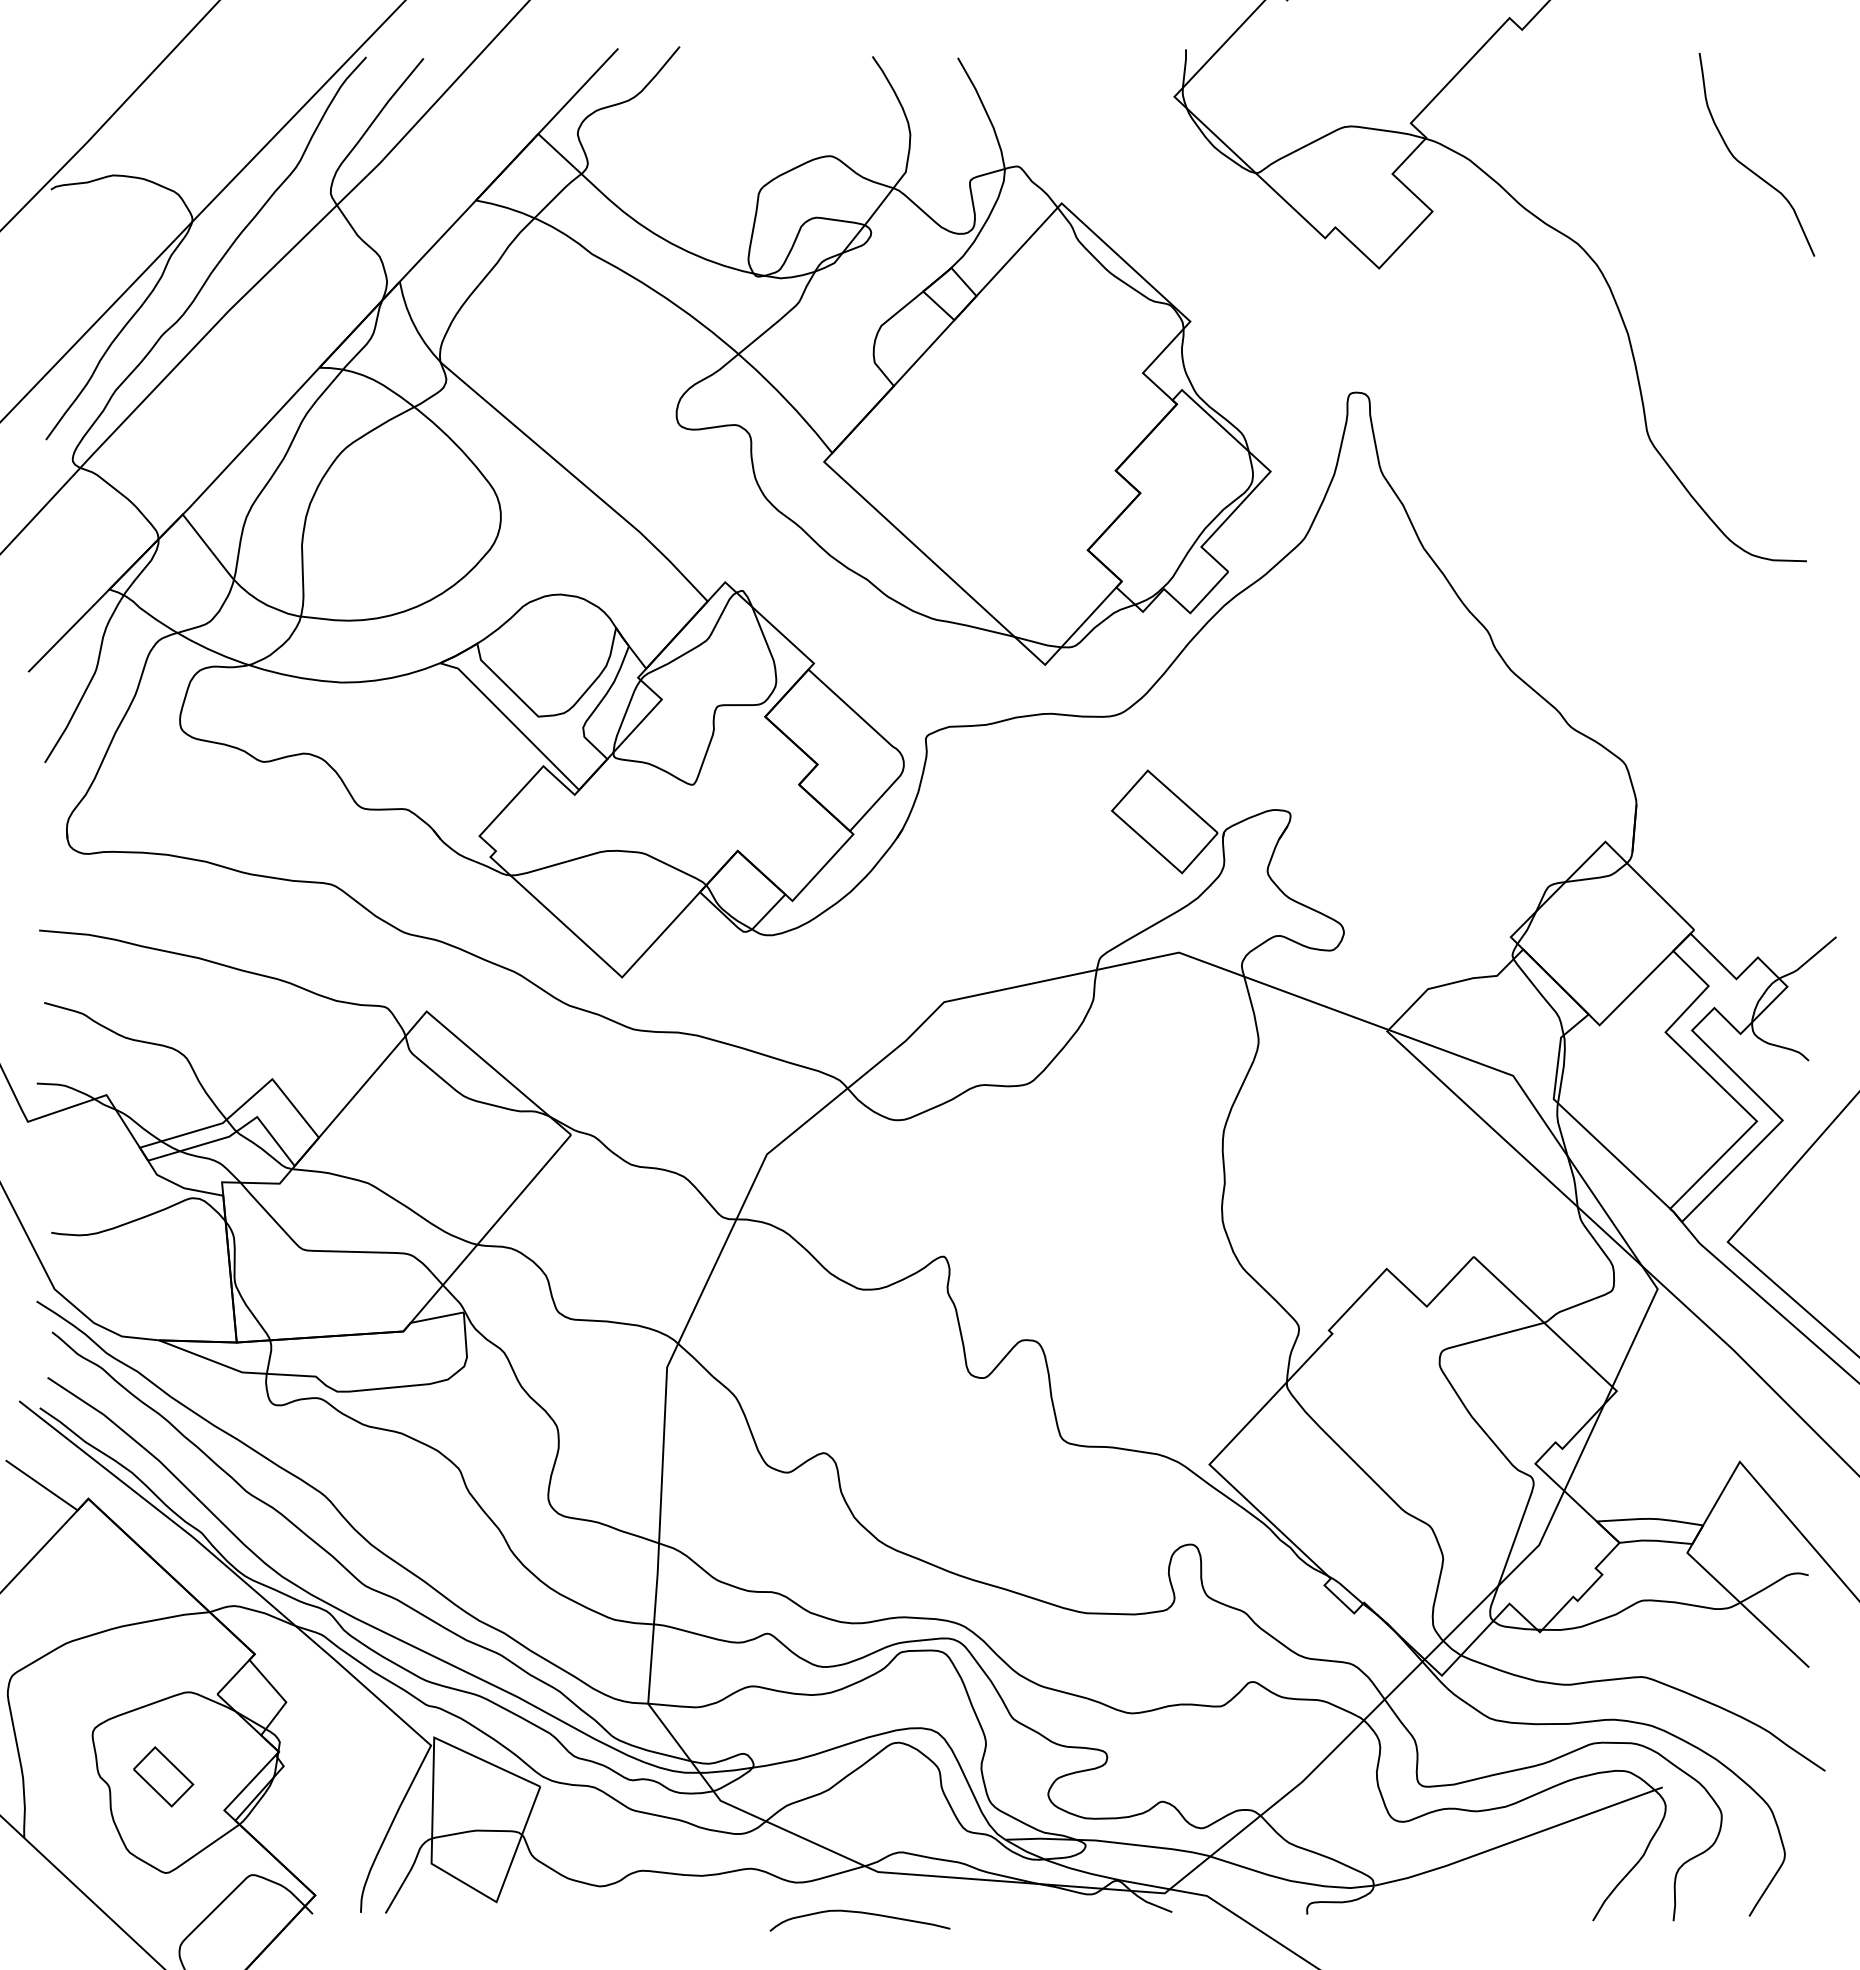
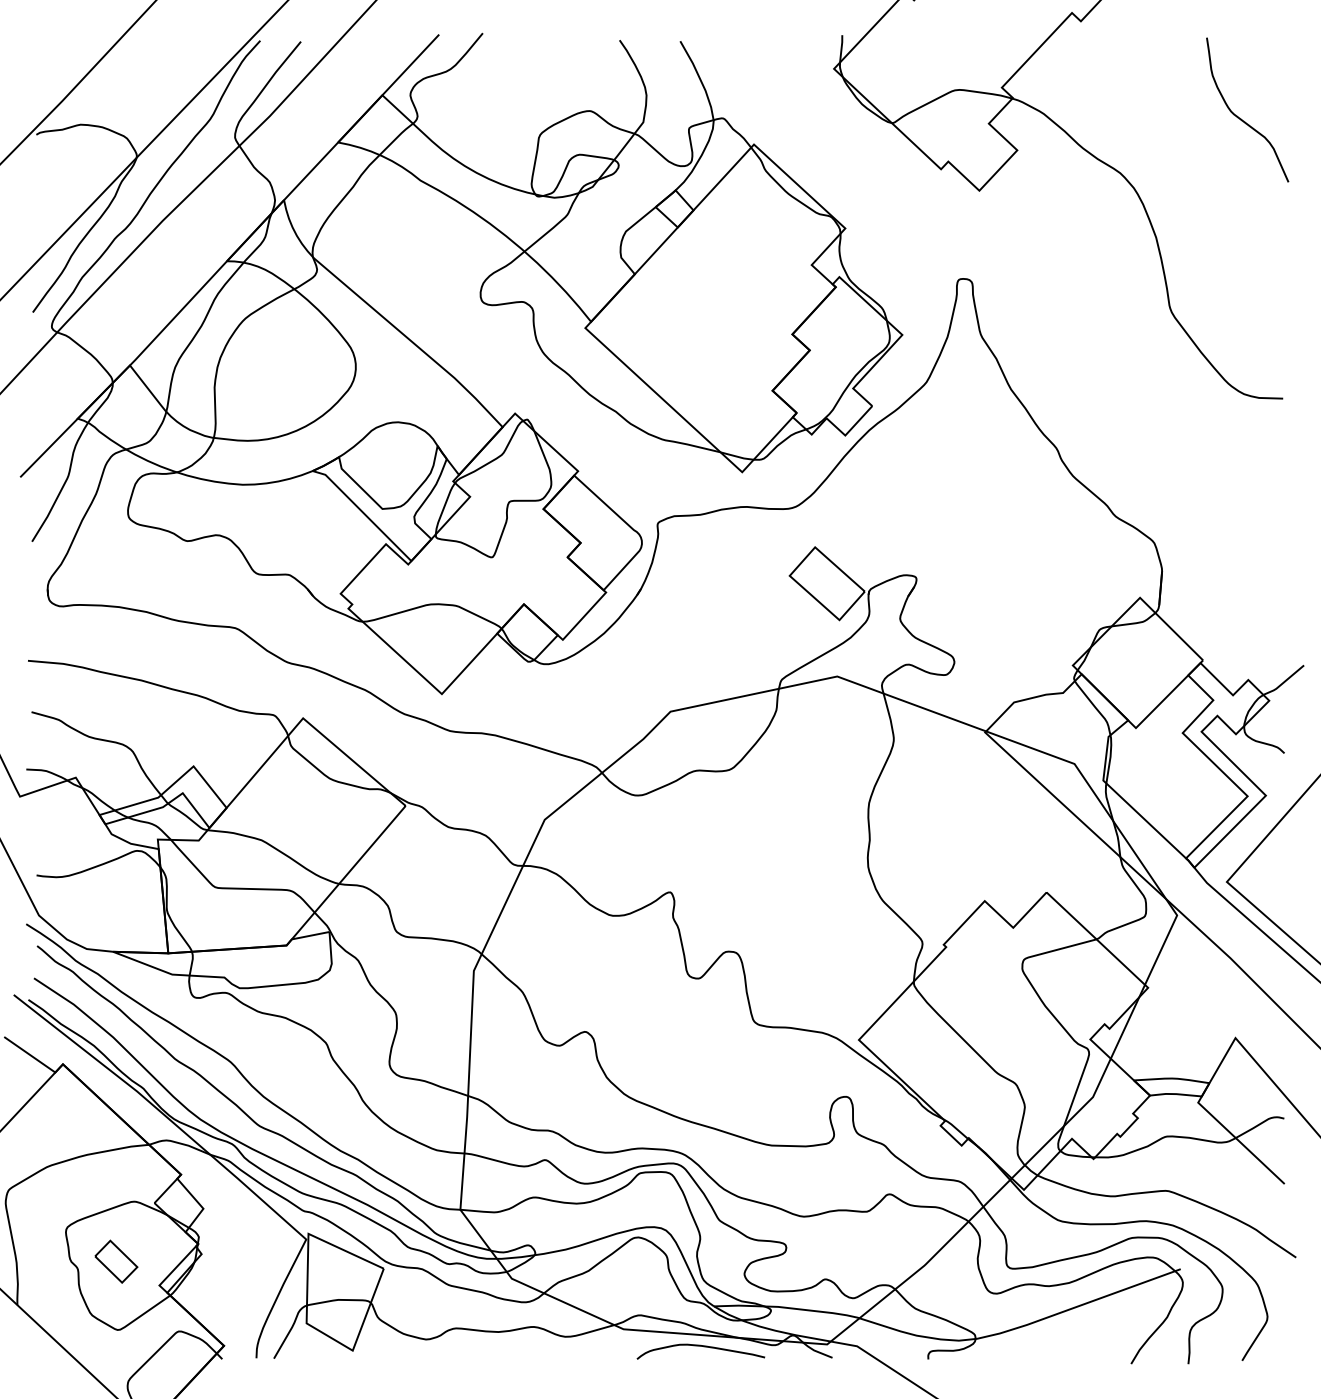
curve: (859, 1913) -> (700, 1346), moved

